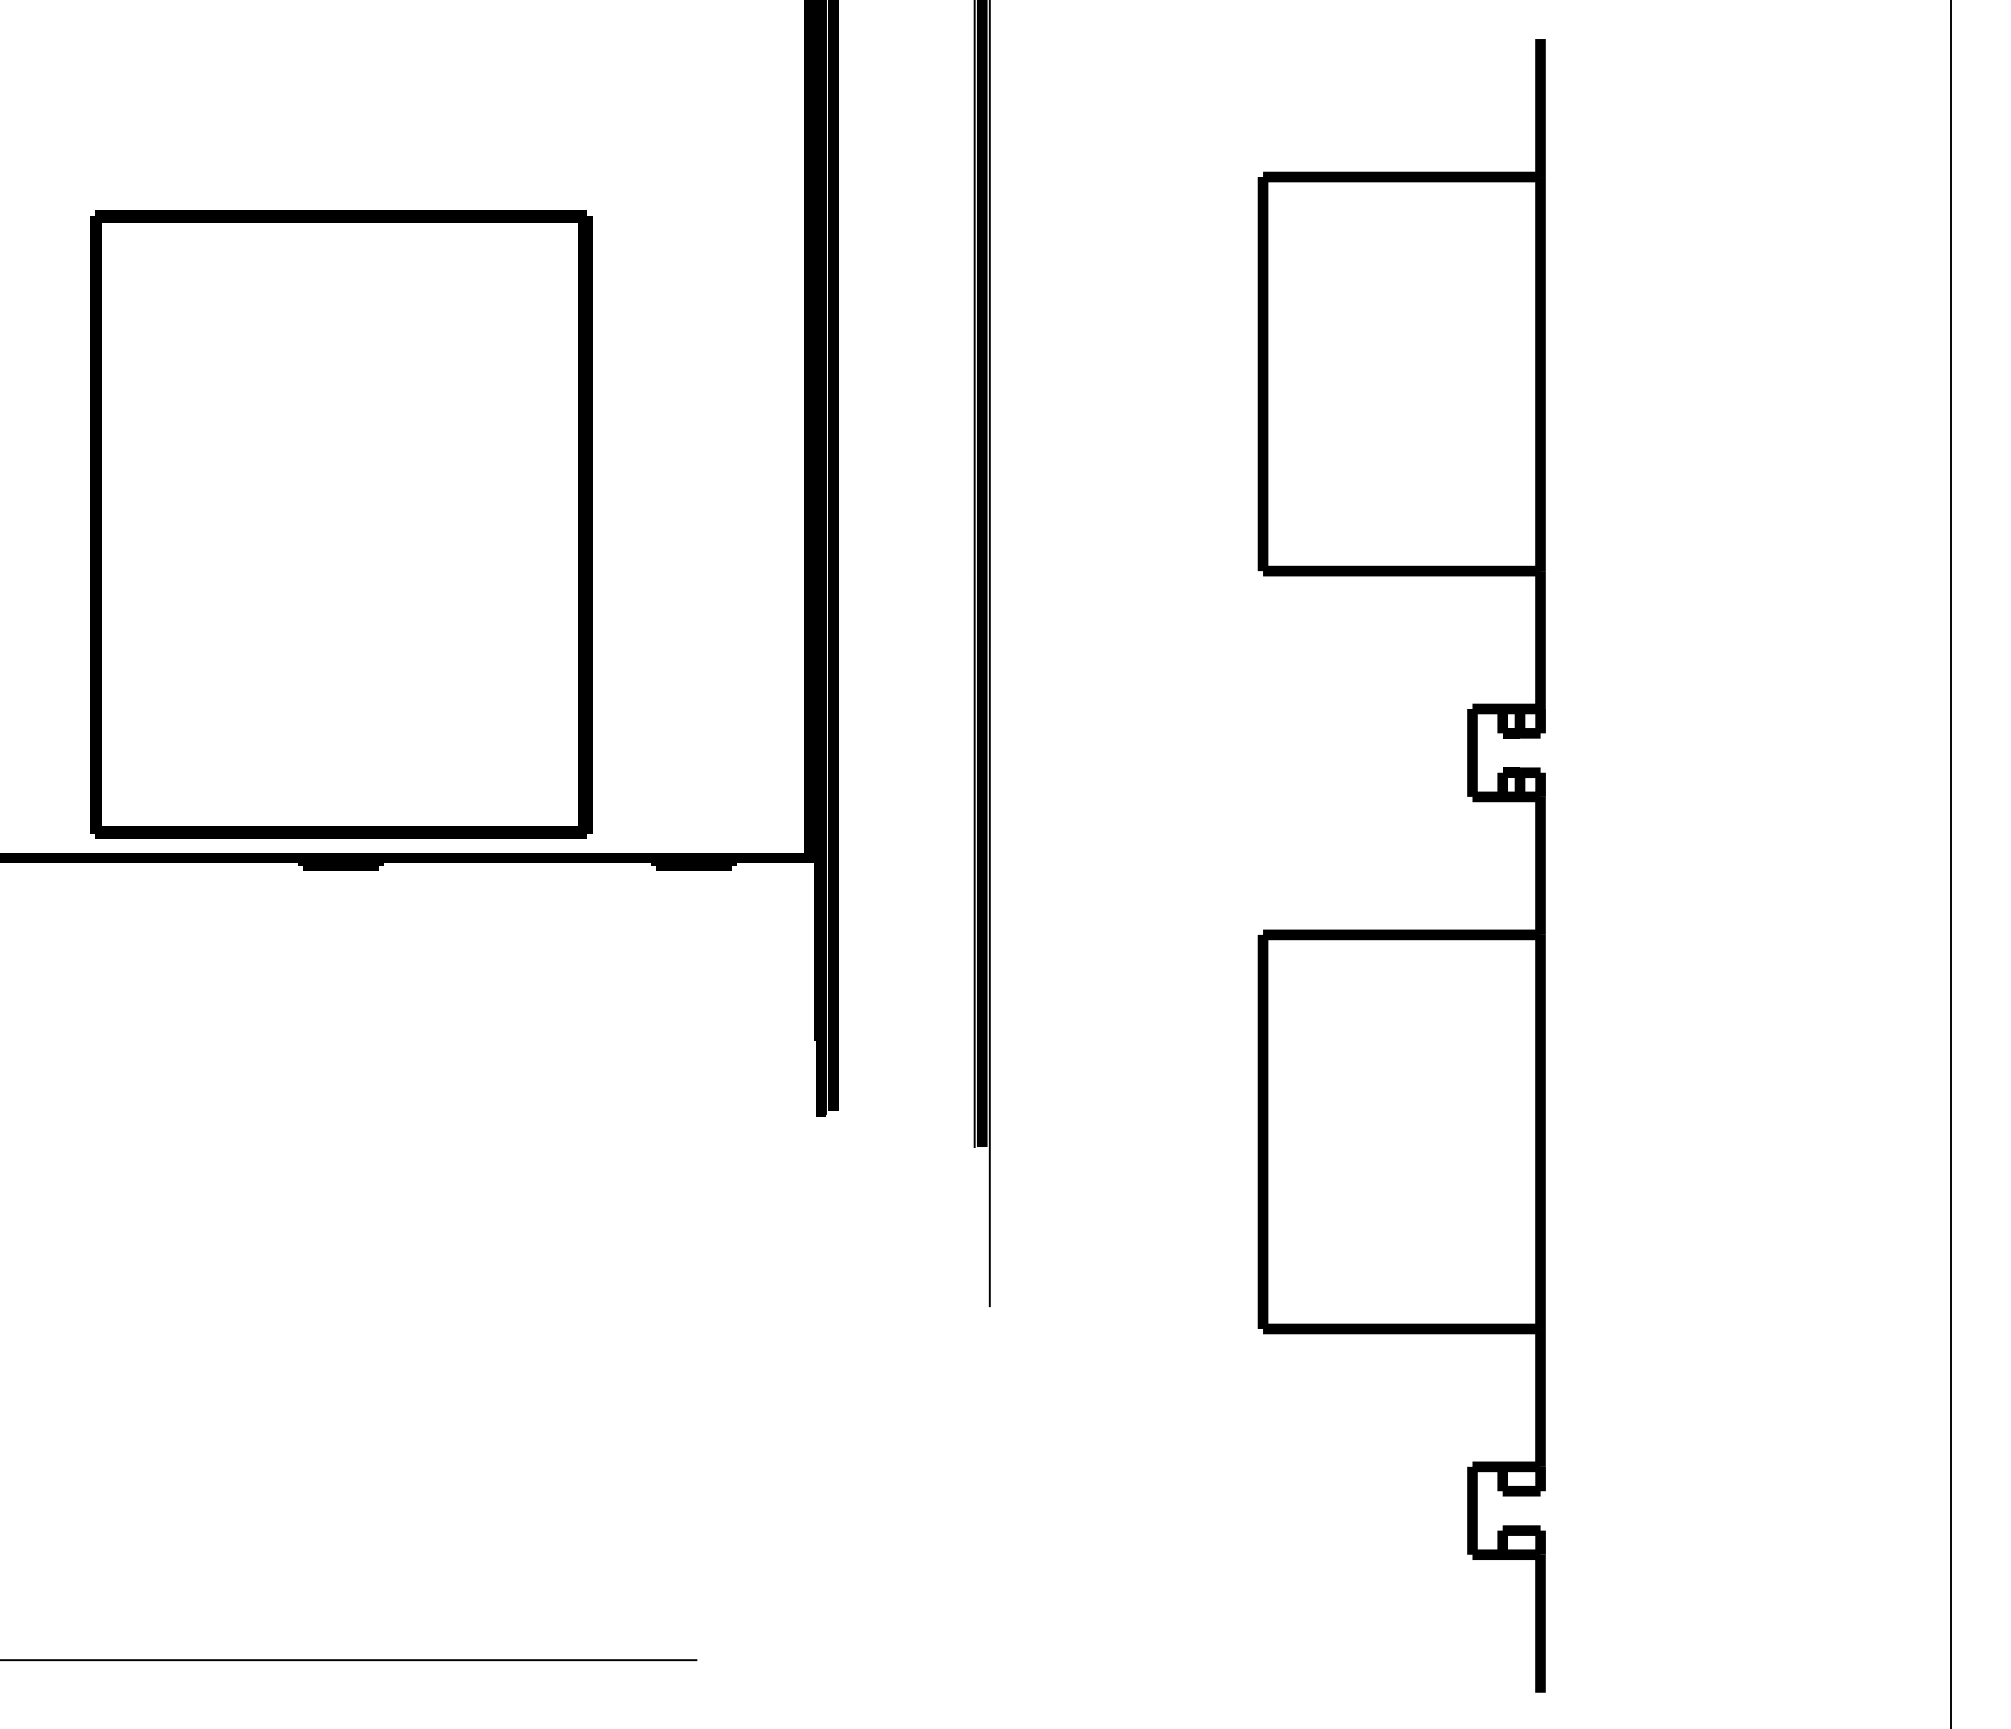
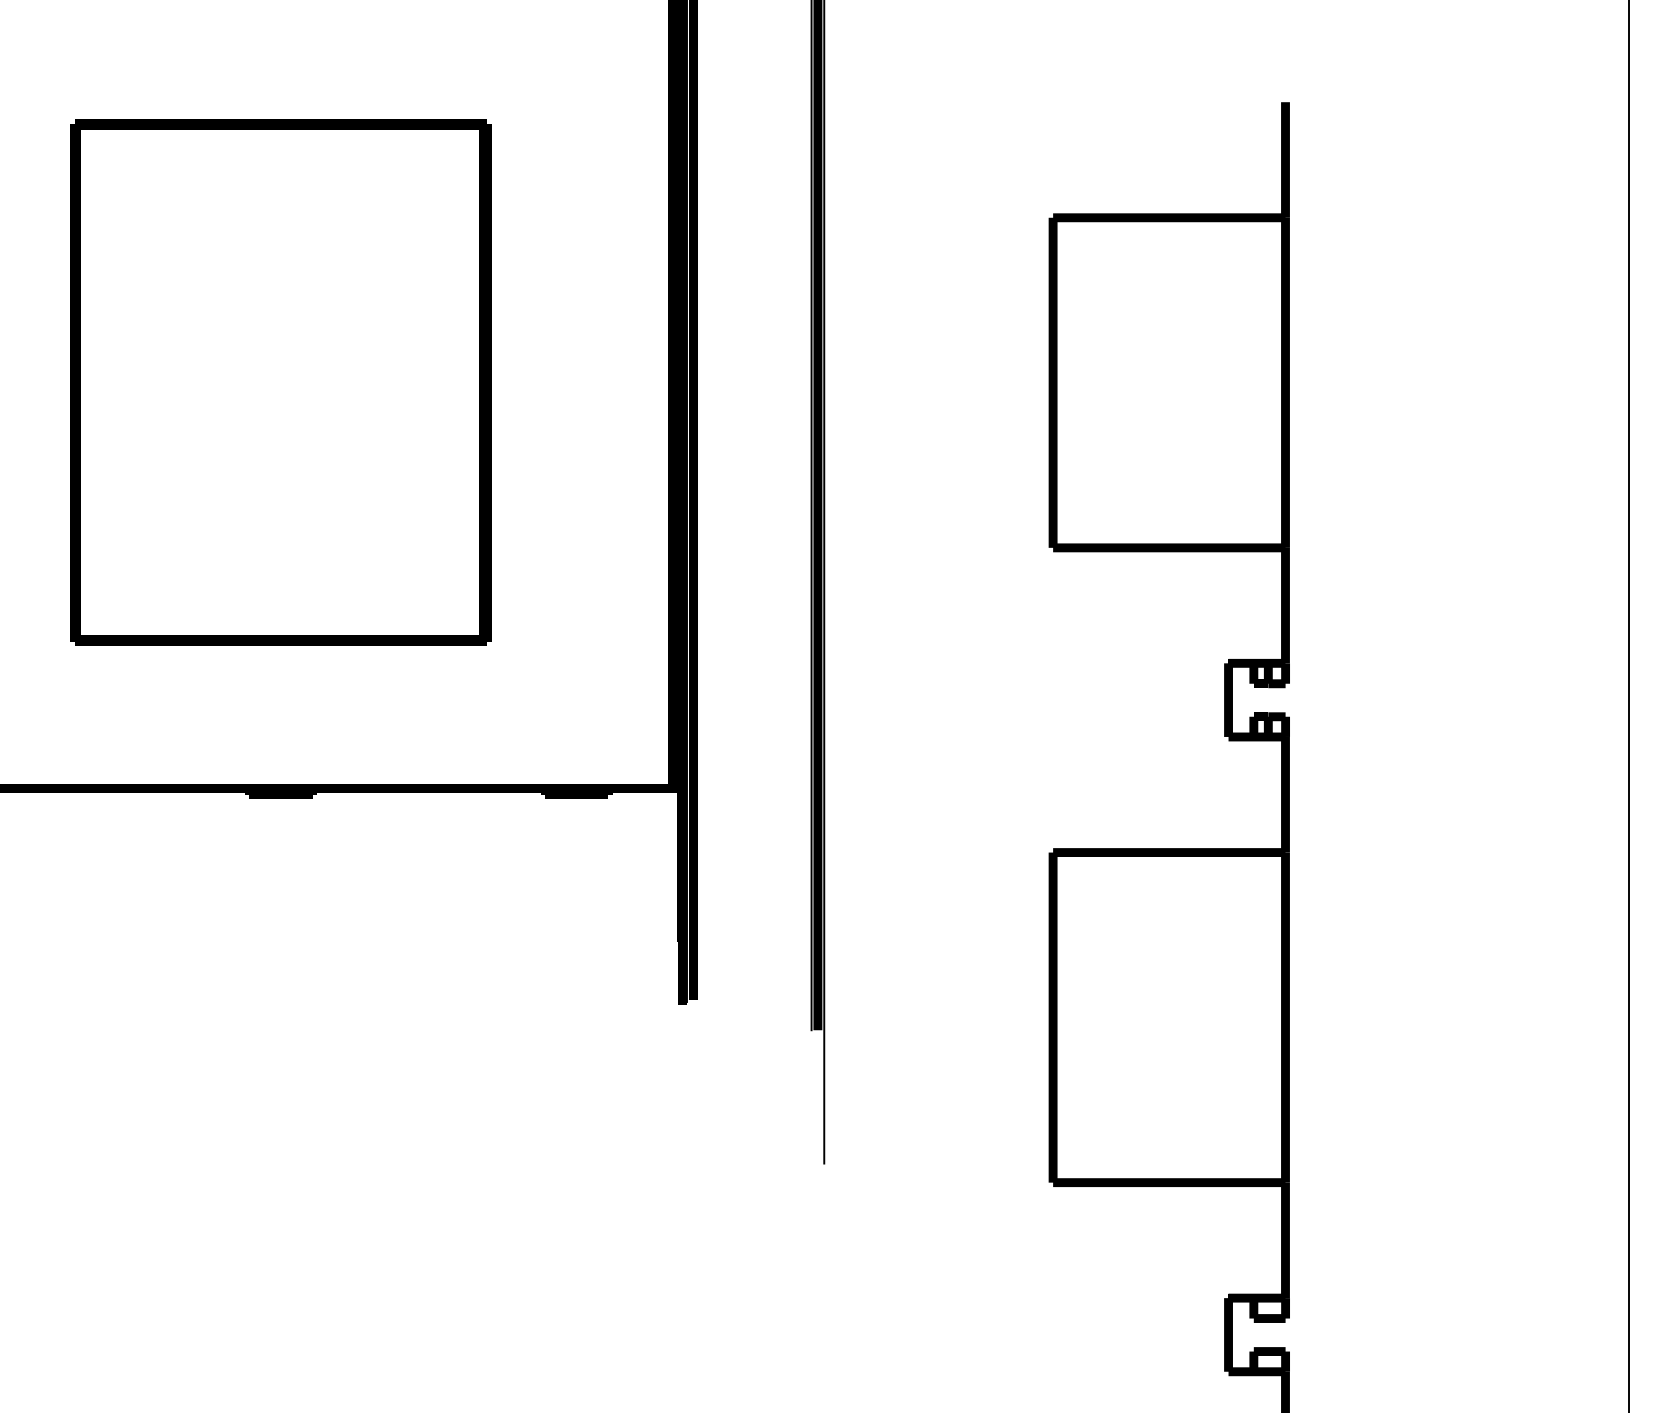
part: (341, 524) -> (281, 382), moved

